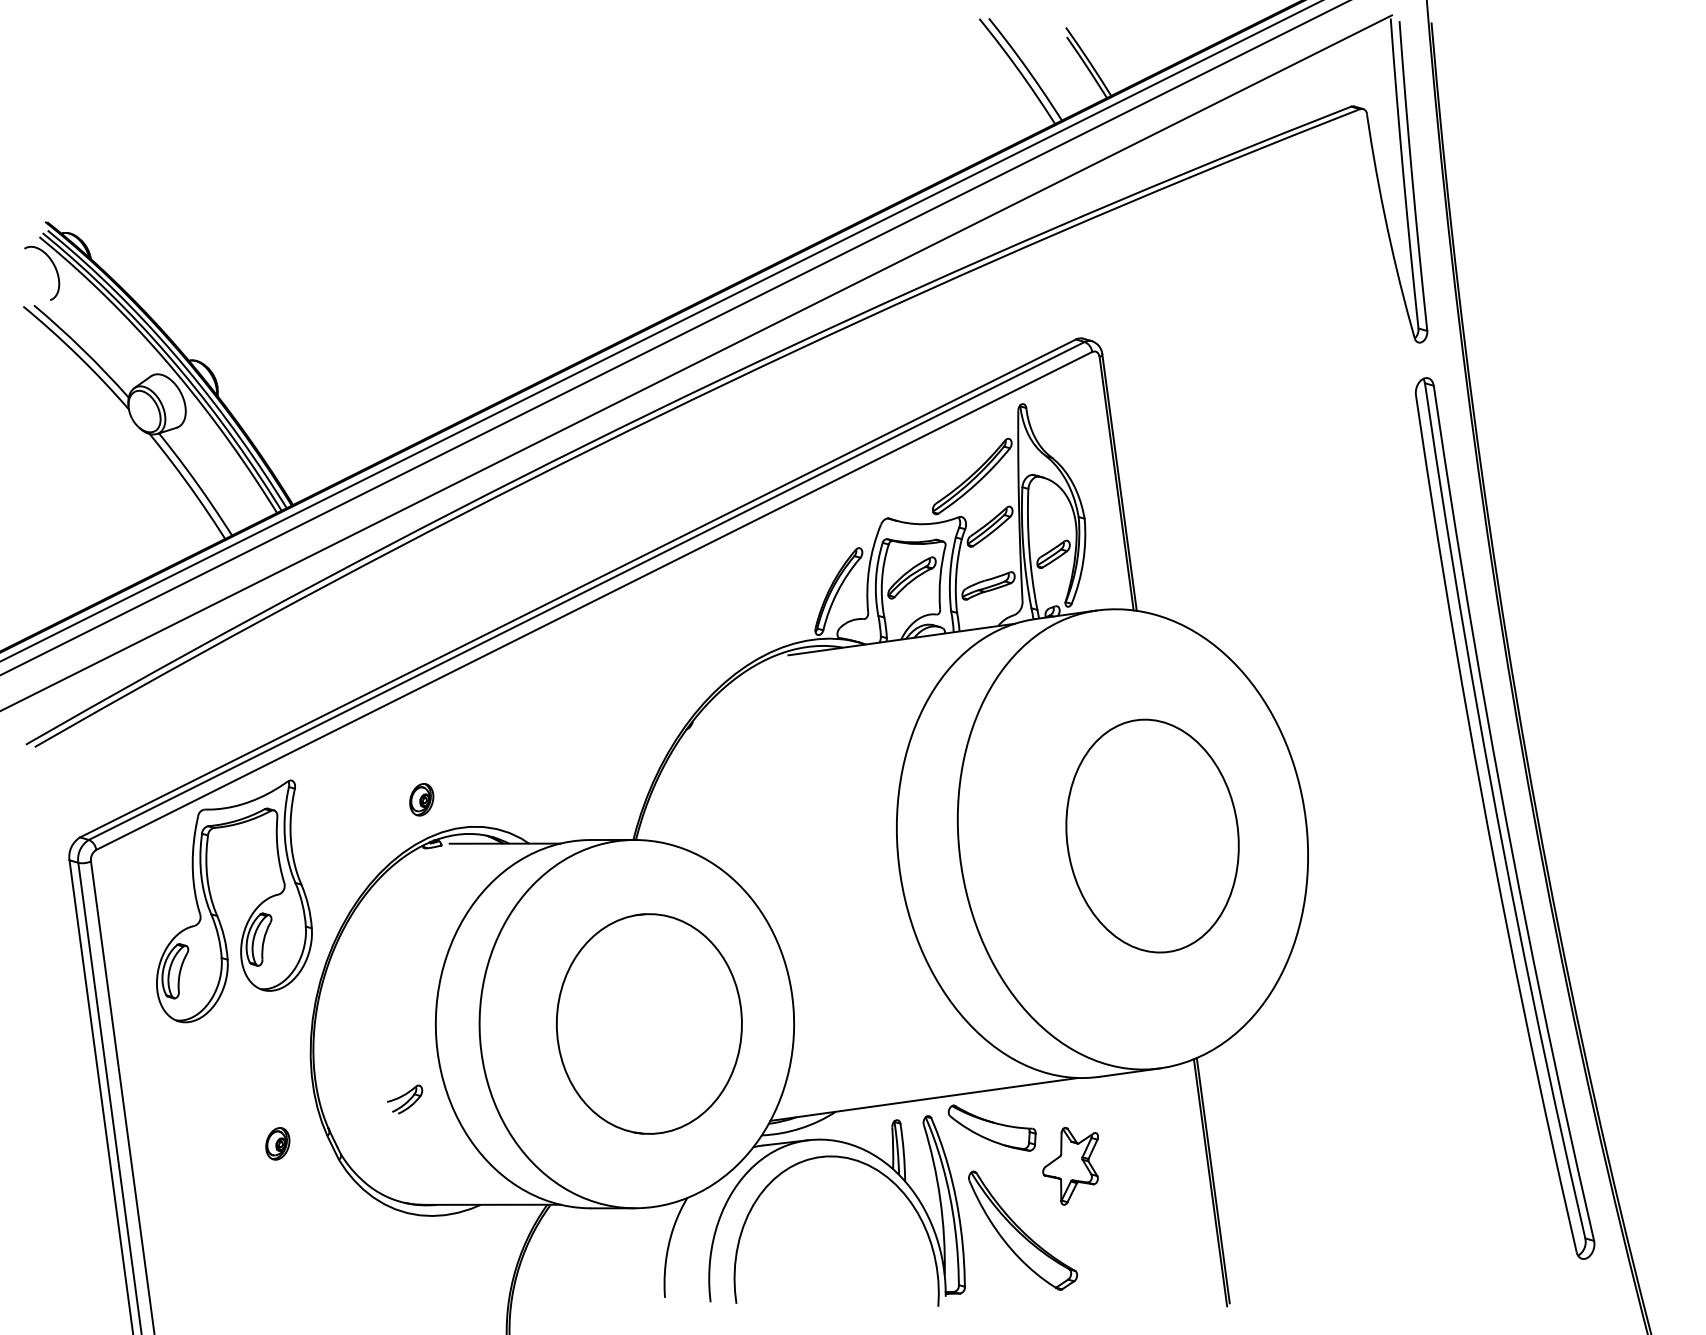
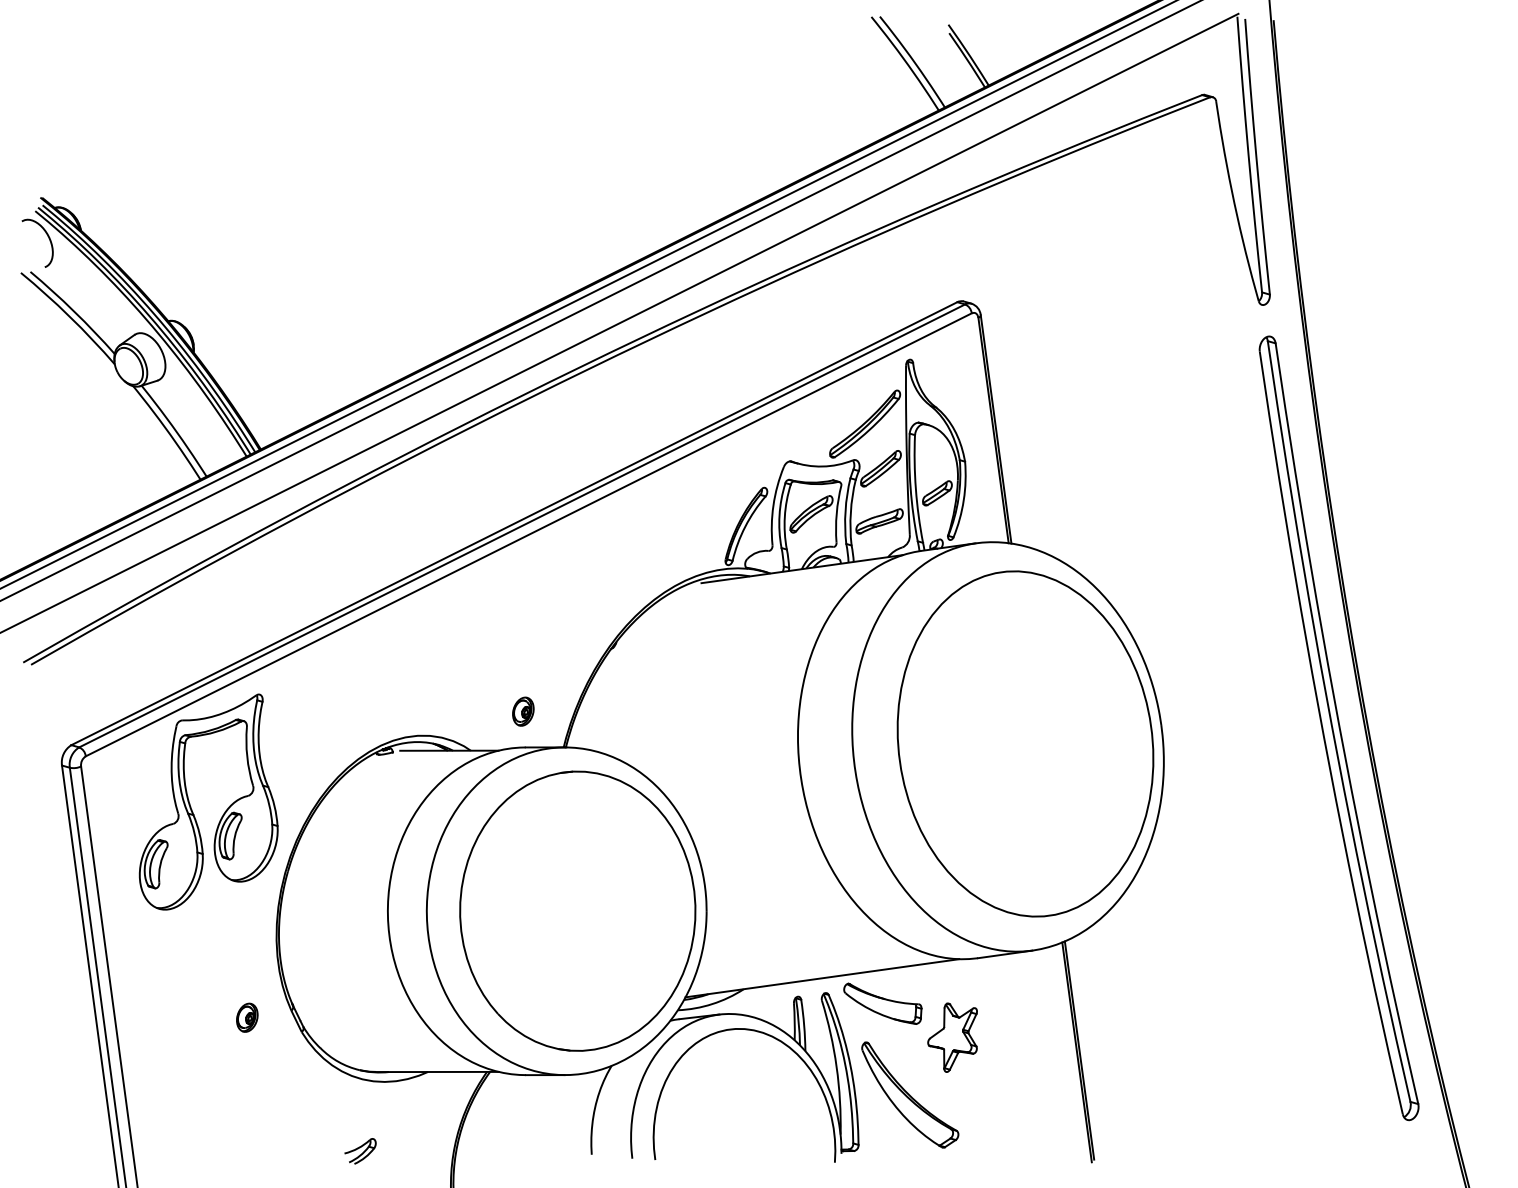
part: (421, 799) -> (523, 711), moved
part: (1152, 835) -> (1025, 743), size x1.67
part: (648, 1023) -> (577, 910), size x1.43
part: (405, 1099) -> (360, 1151), moved

